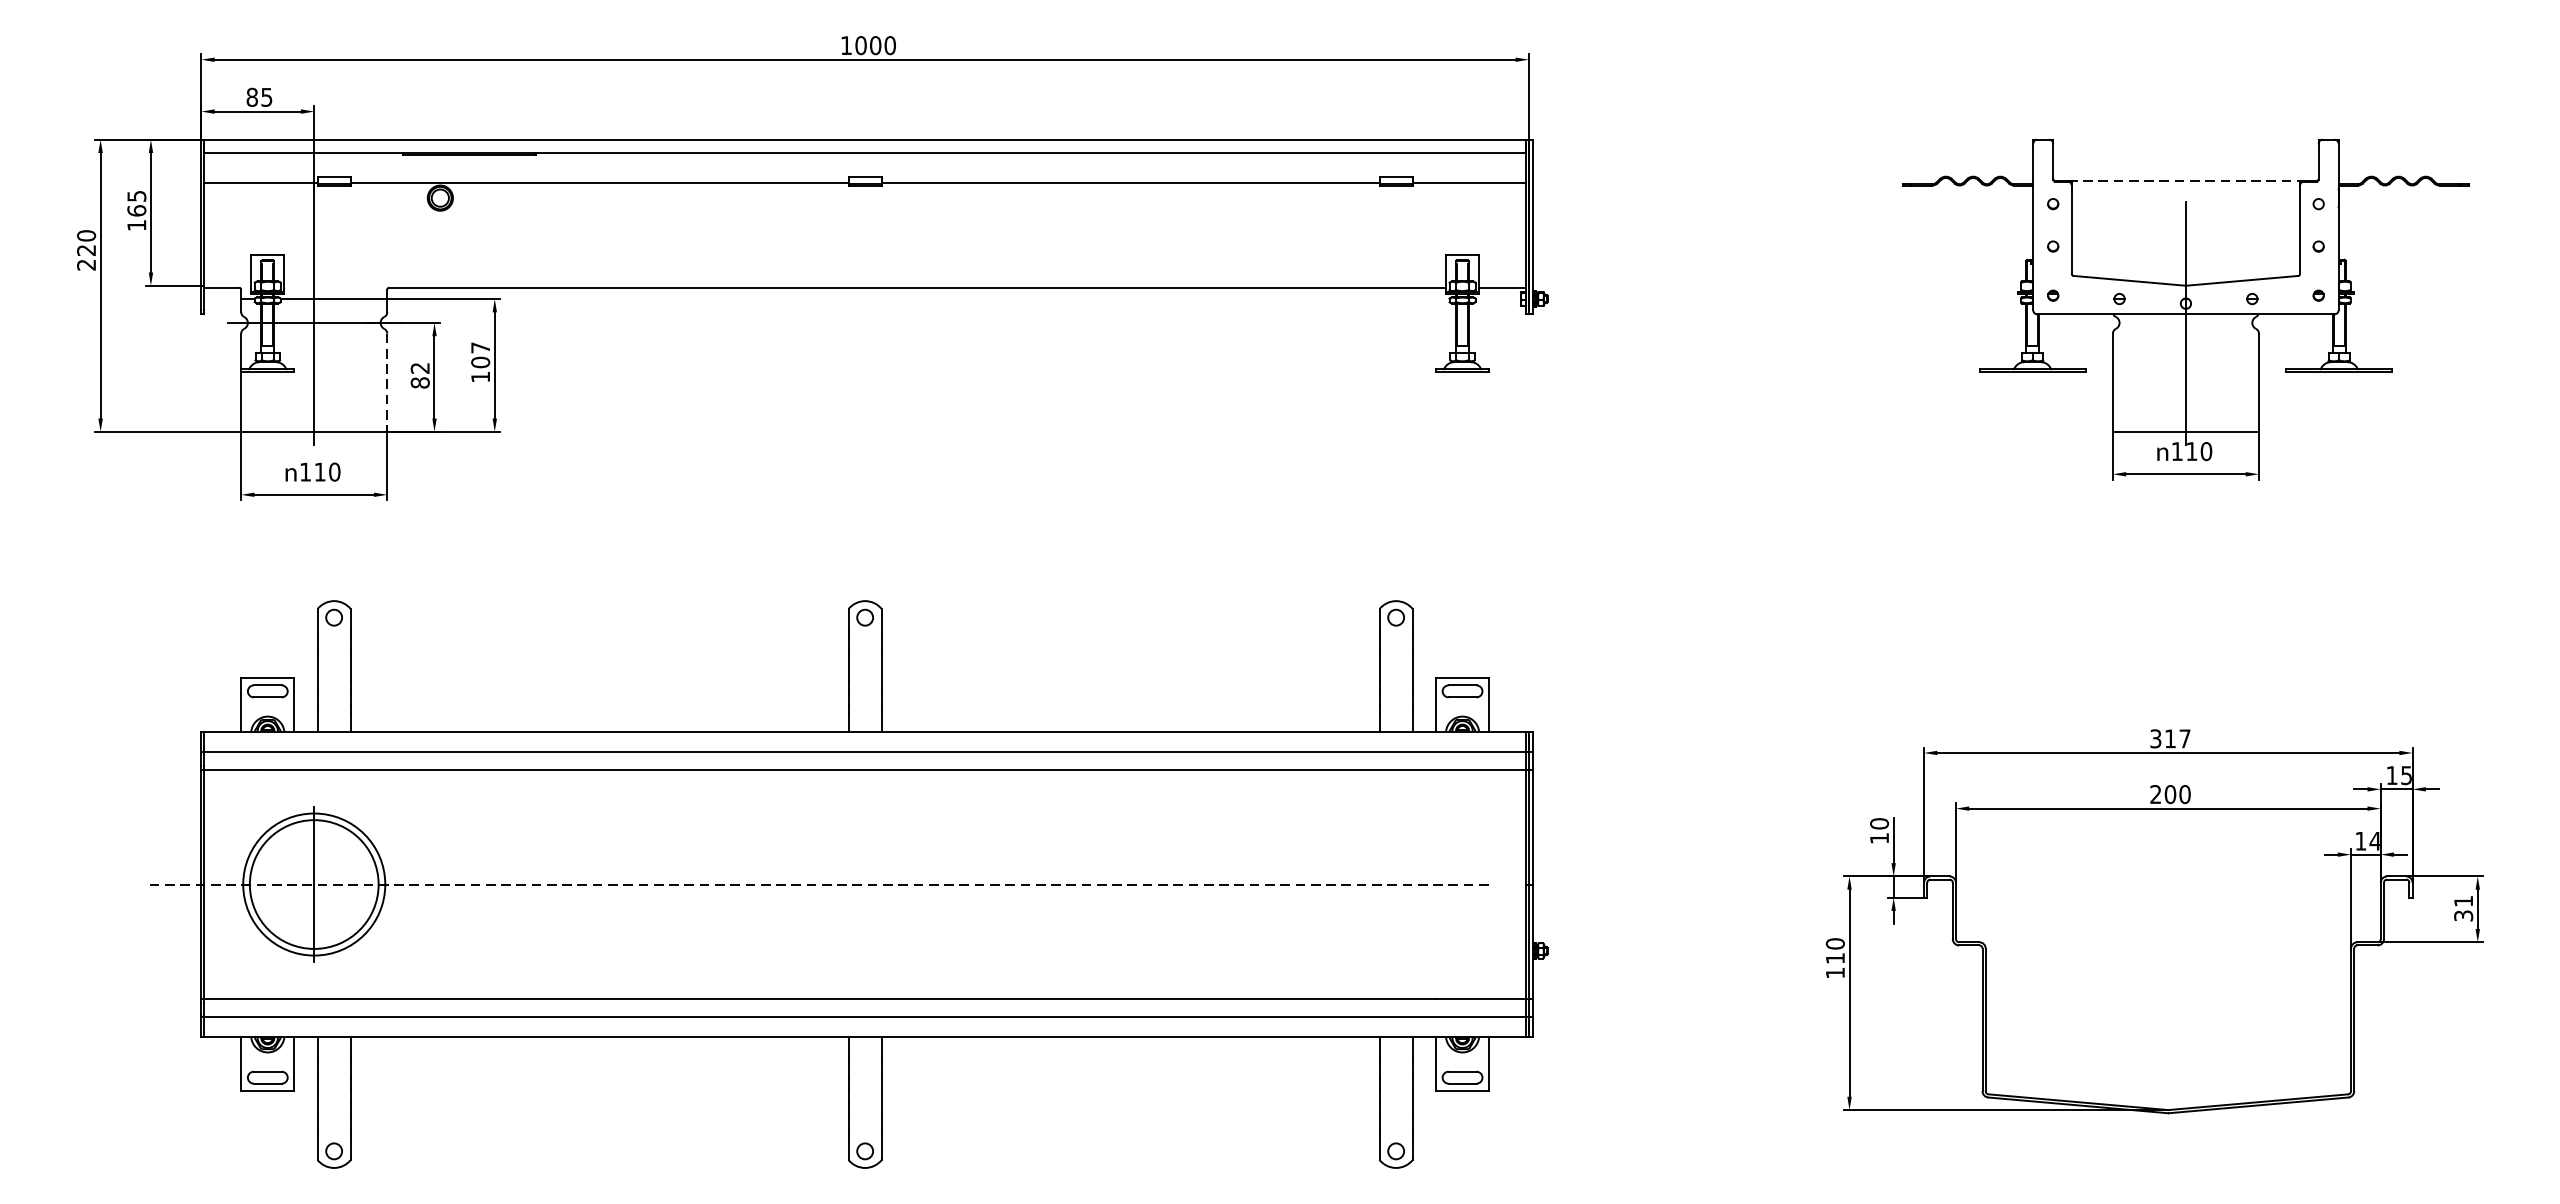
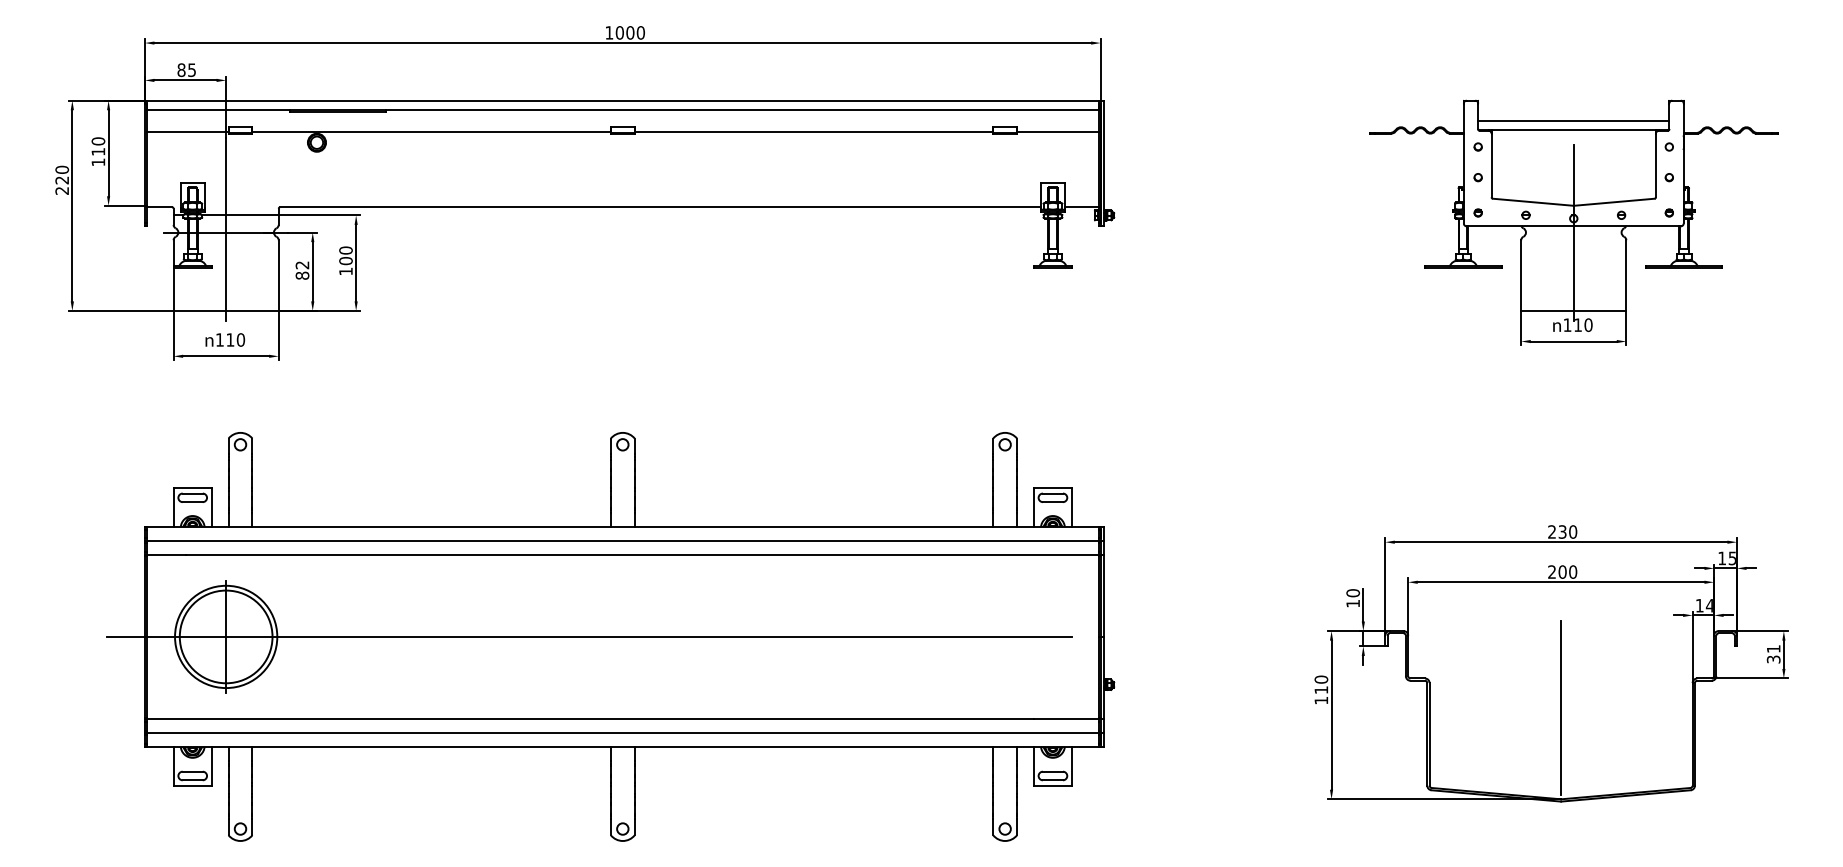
line: (2185, 167) -> (1573, 120), added
line: (2186, 181) -> (1574, 130), dashed -> solid
text: (136, 203) -> (98, 146), 165 -> 110
text: (479, 347) -> (345, 250), 107 -> 100
line: (386, 383) -> (278, 276), dashed -> solid
text: (2170, 738) -> (1562, 531), 317 -> 230
line: (817, 883) -> (588, 636), dashed -> solid
line: (2168, 983) -> (1561, 708), added

